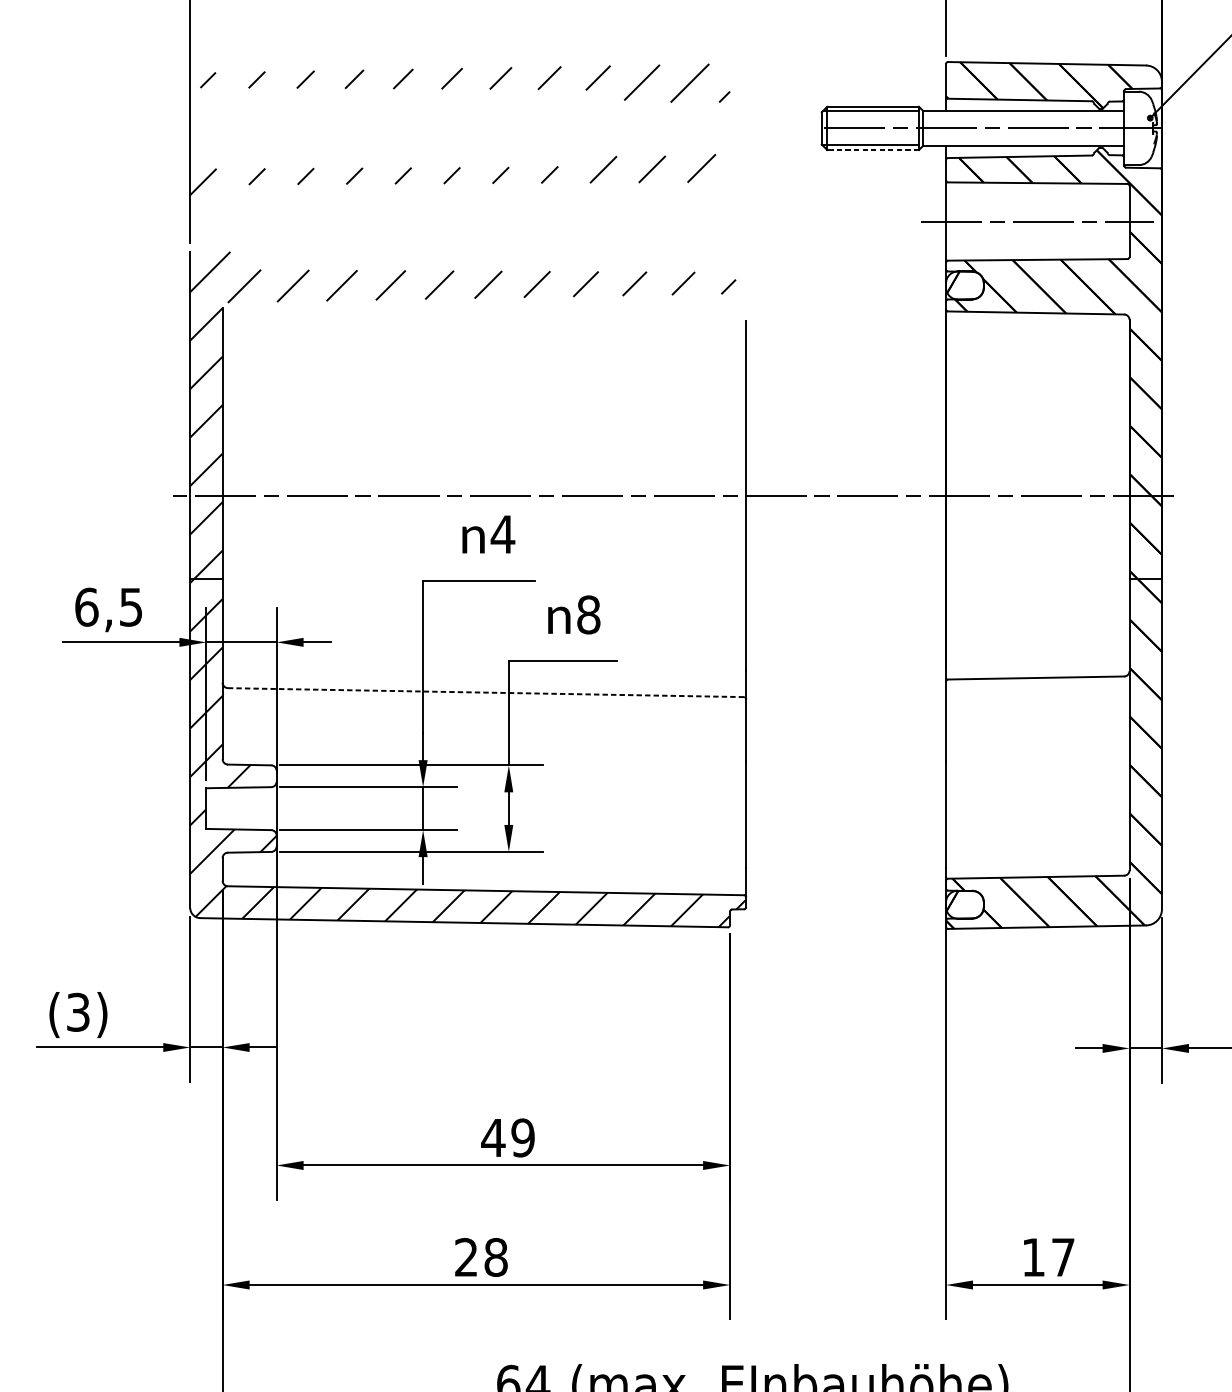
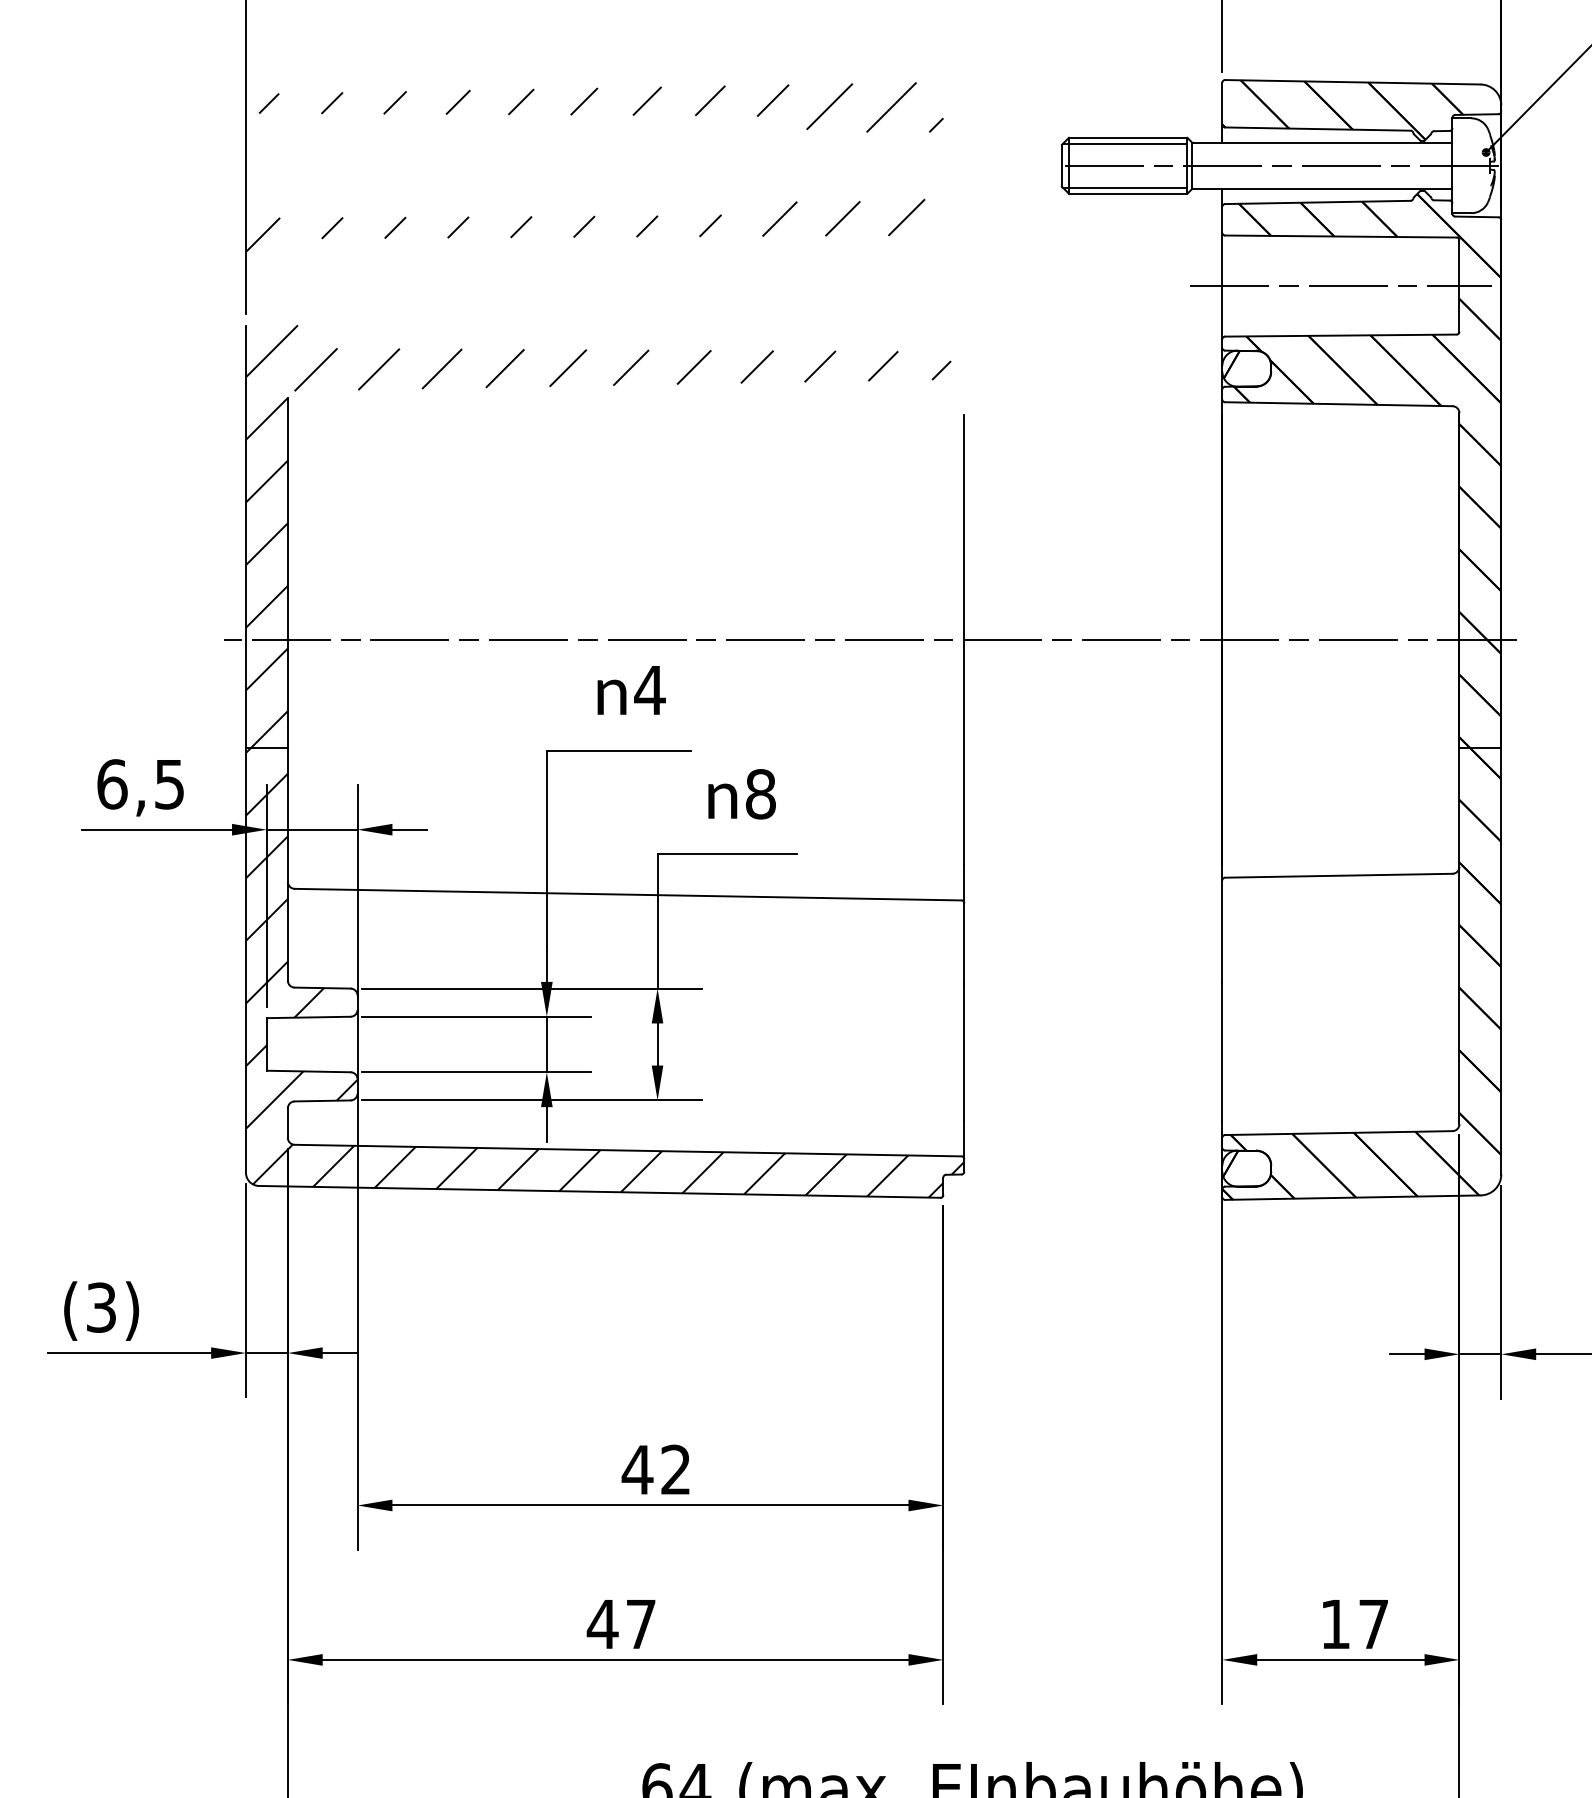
line: (872, 149) -> (1127, 193), dashed -> solid
line: (485, 692) -> (627, 894), dashed -> solid
text: (522, 1137) -> (675, 1469), 49 -> 42
text: (480, 1257) -> (621, 1624), 28 -> 47

